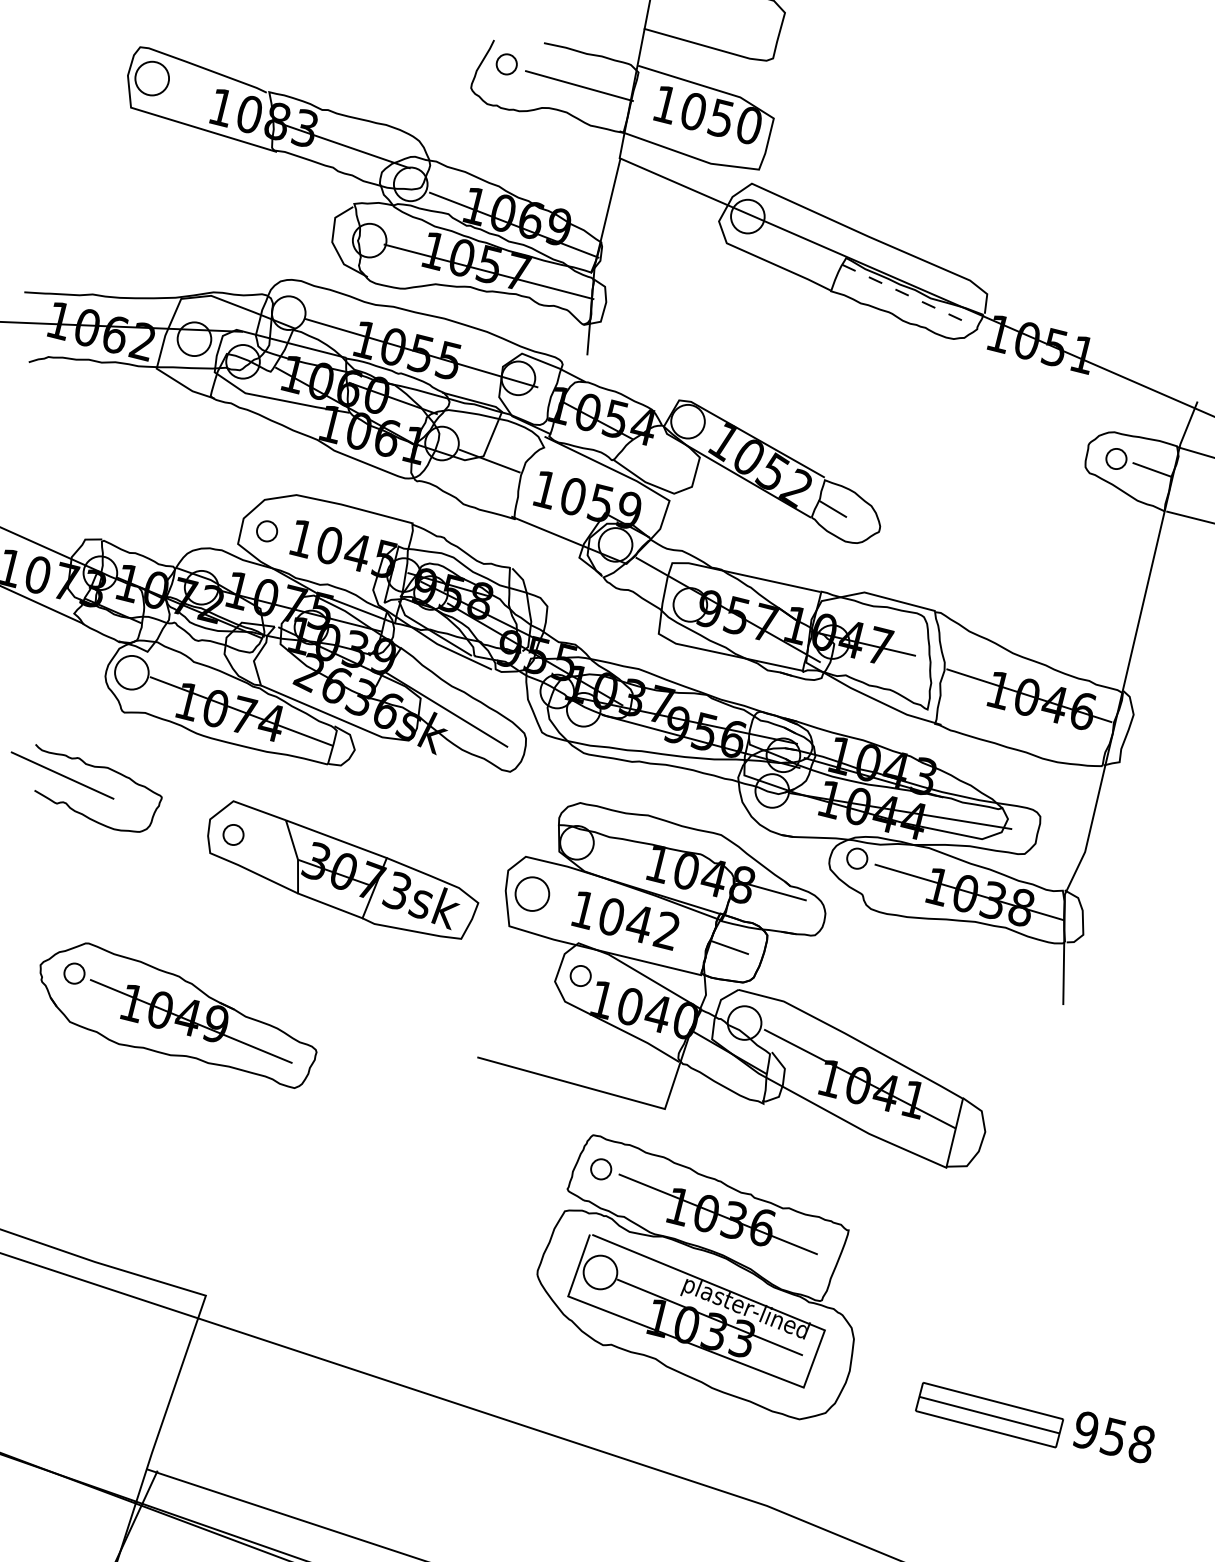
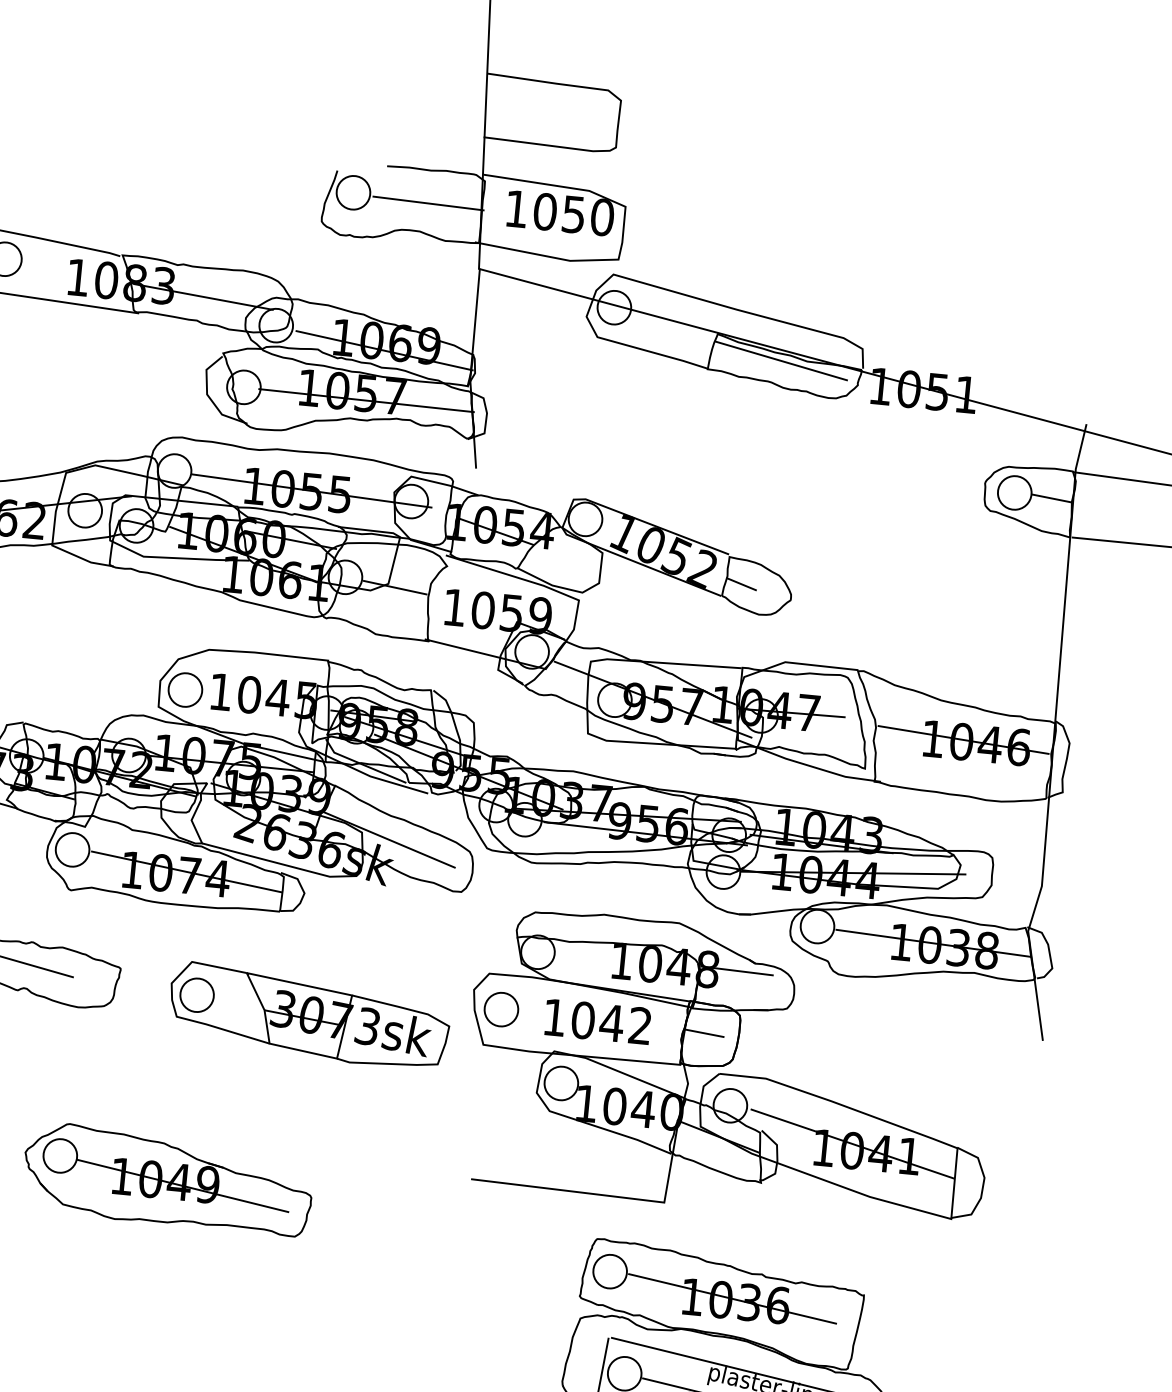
circle: (506, 64) -> (353, 192), size x1.67
line: (905, 294) -> (781, 361), dashed -> solid
circle: (1116, 458) -> (1014, 492), size x1.67
circle: (266, 531) -> (184, 690), size x1.67
circle: (233, 834) -> (197, 994), size x1.67
circle: (857, 858) -> (817, 926), size x1.67
circle: (74, 973) -> (60, 1155), size x1.67
circle: (580, 975) -> (561, 1082), size x1.67
circle: (601, 1169) -> (610, 1271), size x1.67

